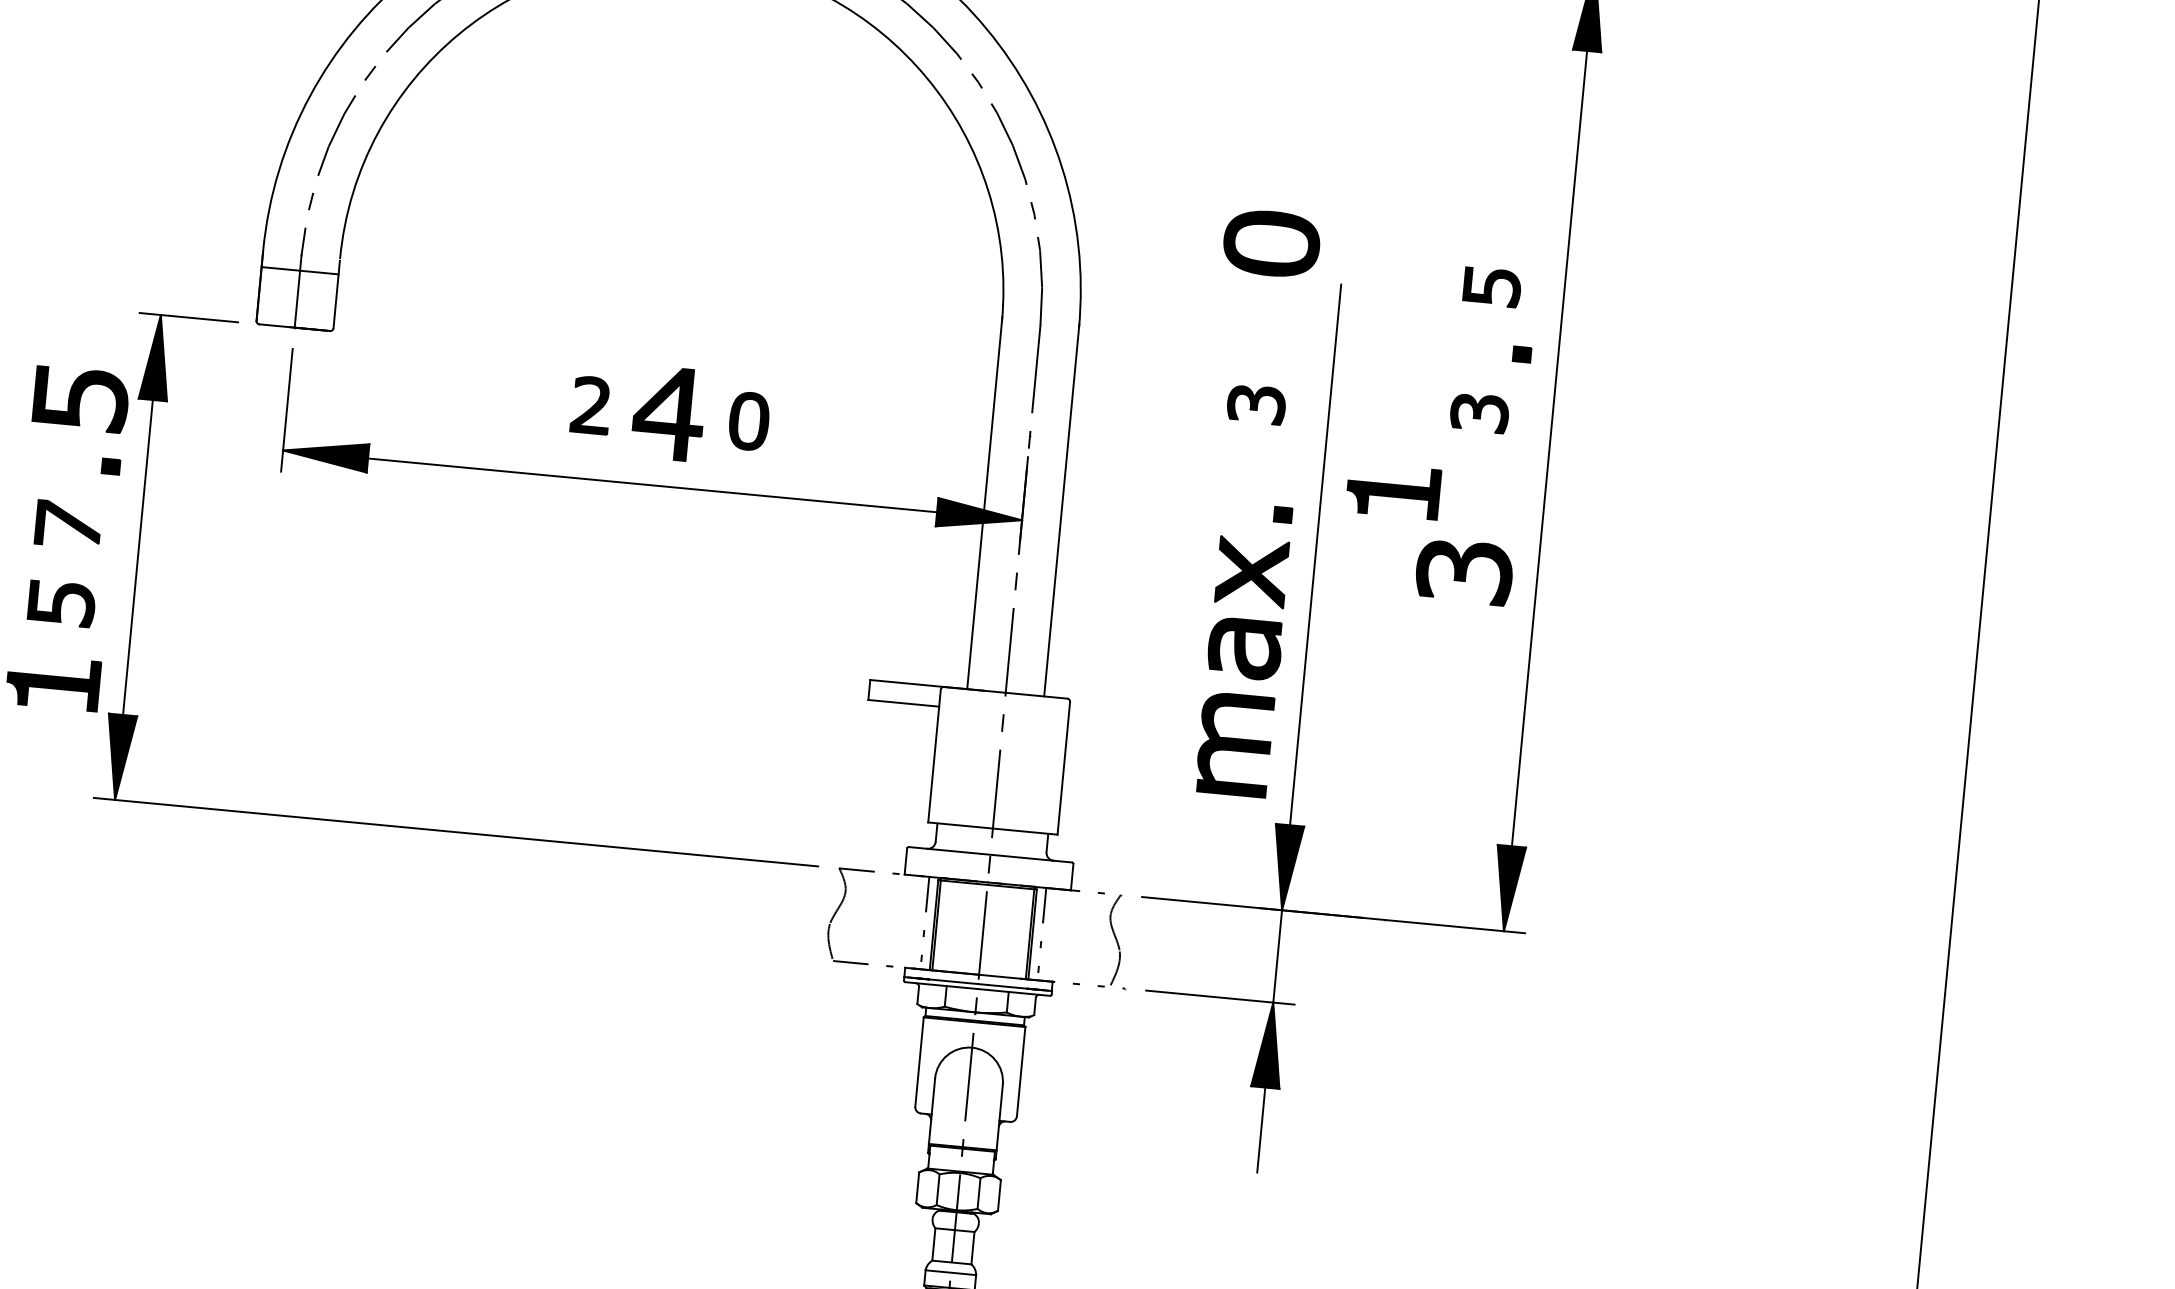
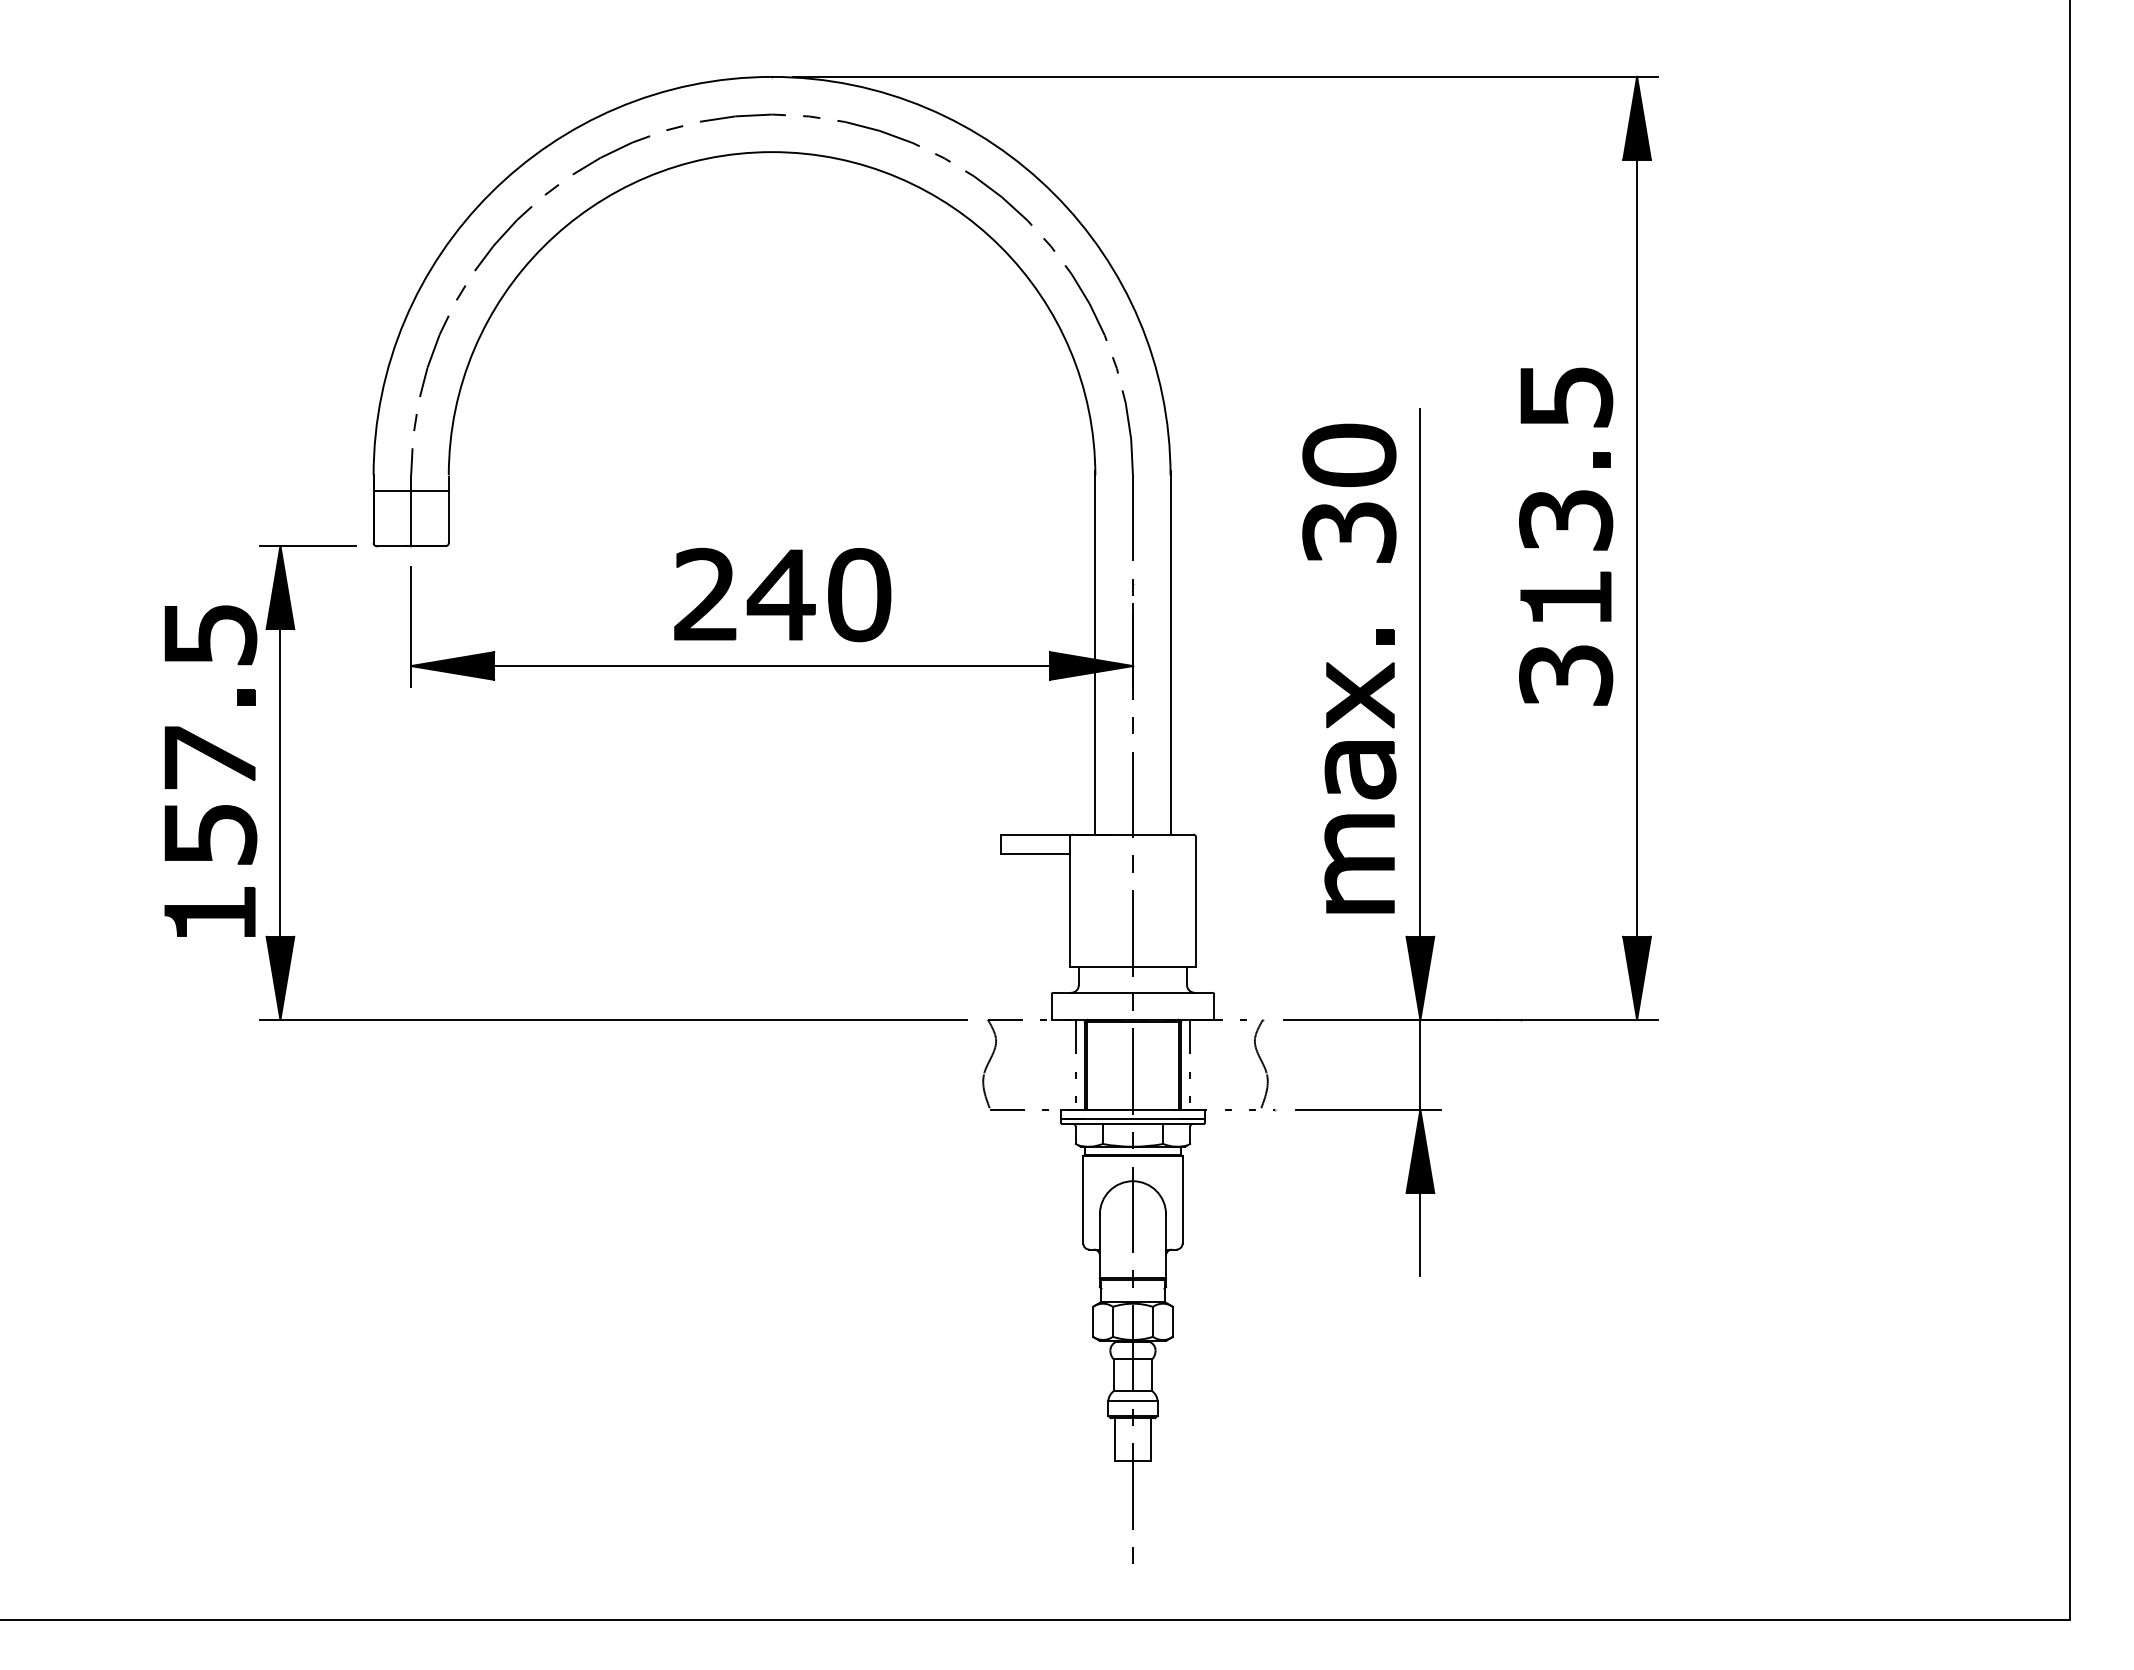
part: (1271, 242) -> (1349, 454), moved
part: (1491, 287) -> (1566, 397), size x1.67
part: (591, 404) -> (705, 593), size x1.67
part: (1256, 404) -> (1349, 532), size x1.67
part: (1479, 413) -> (1566, 520), size x1.67
part: (748, 421) -> (859, 595), size x1.67
part: (1393, 490) -> (1565, 596), moved
part: (67, 524) -> (209, 757), size x1.43
part: (61, 603) -> (210, 834), size x1.43

